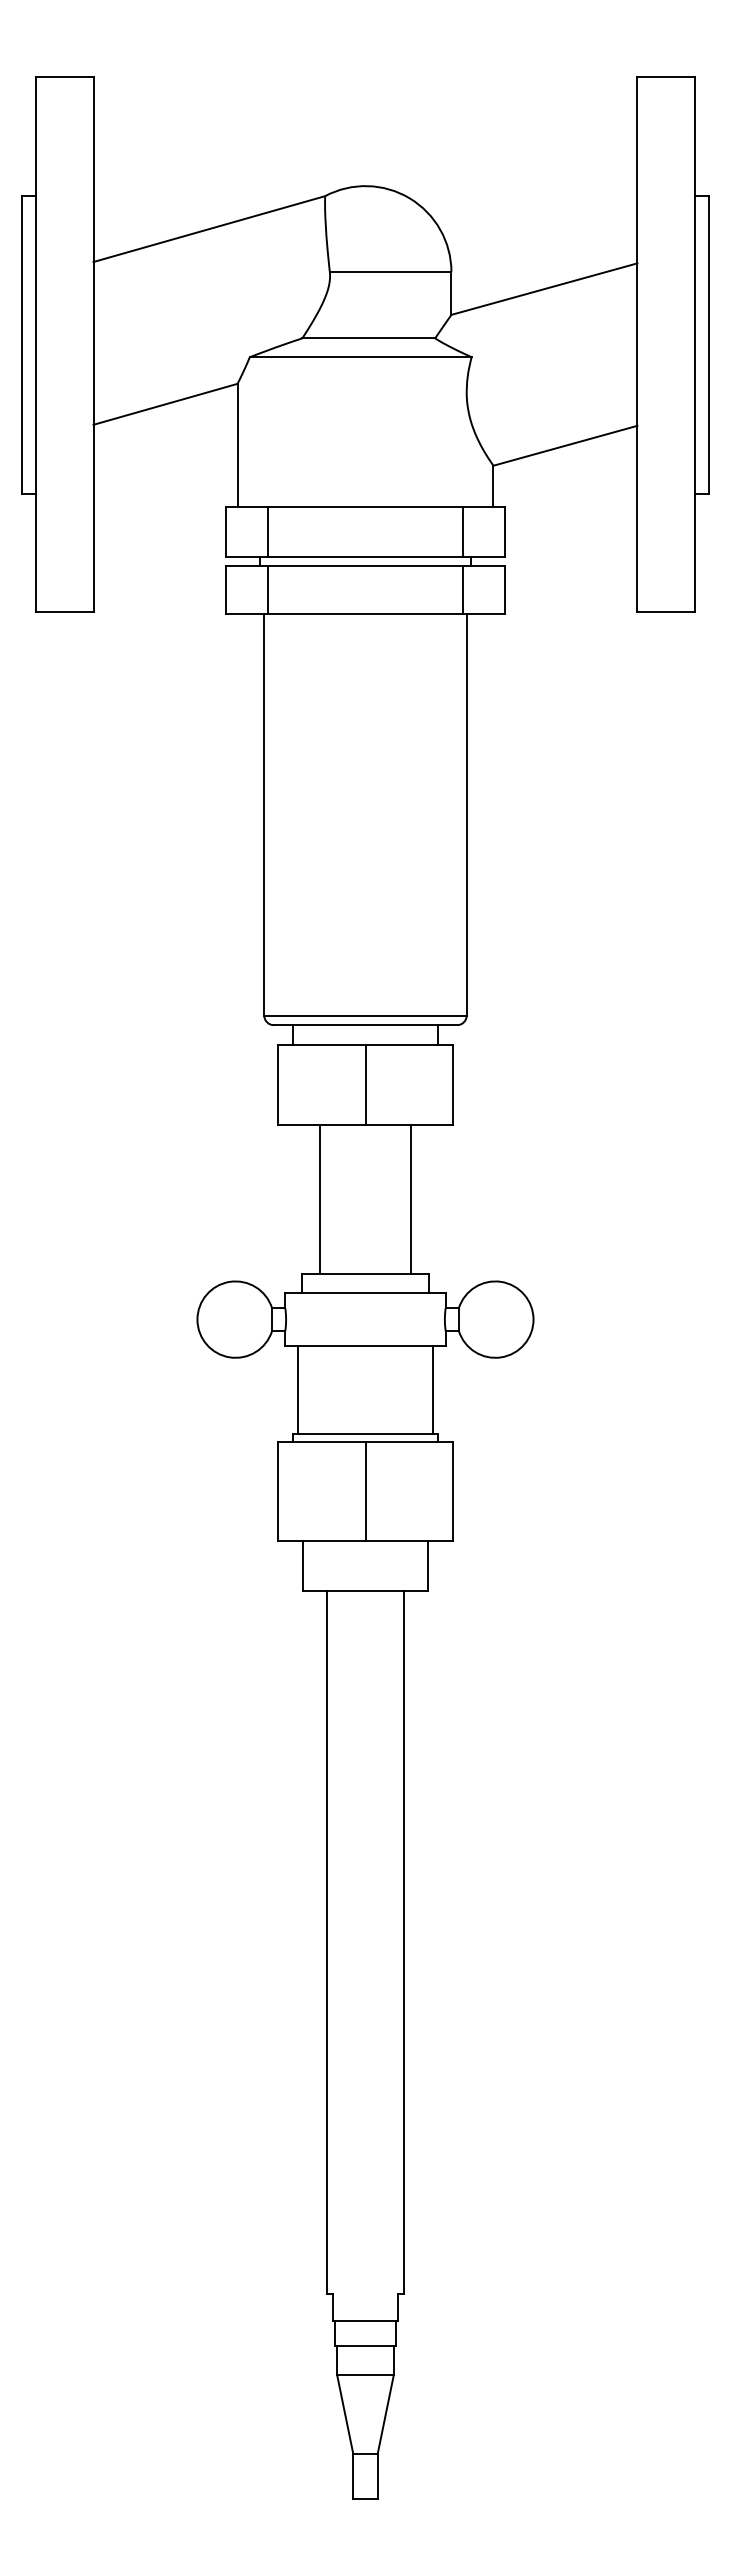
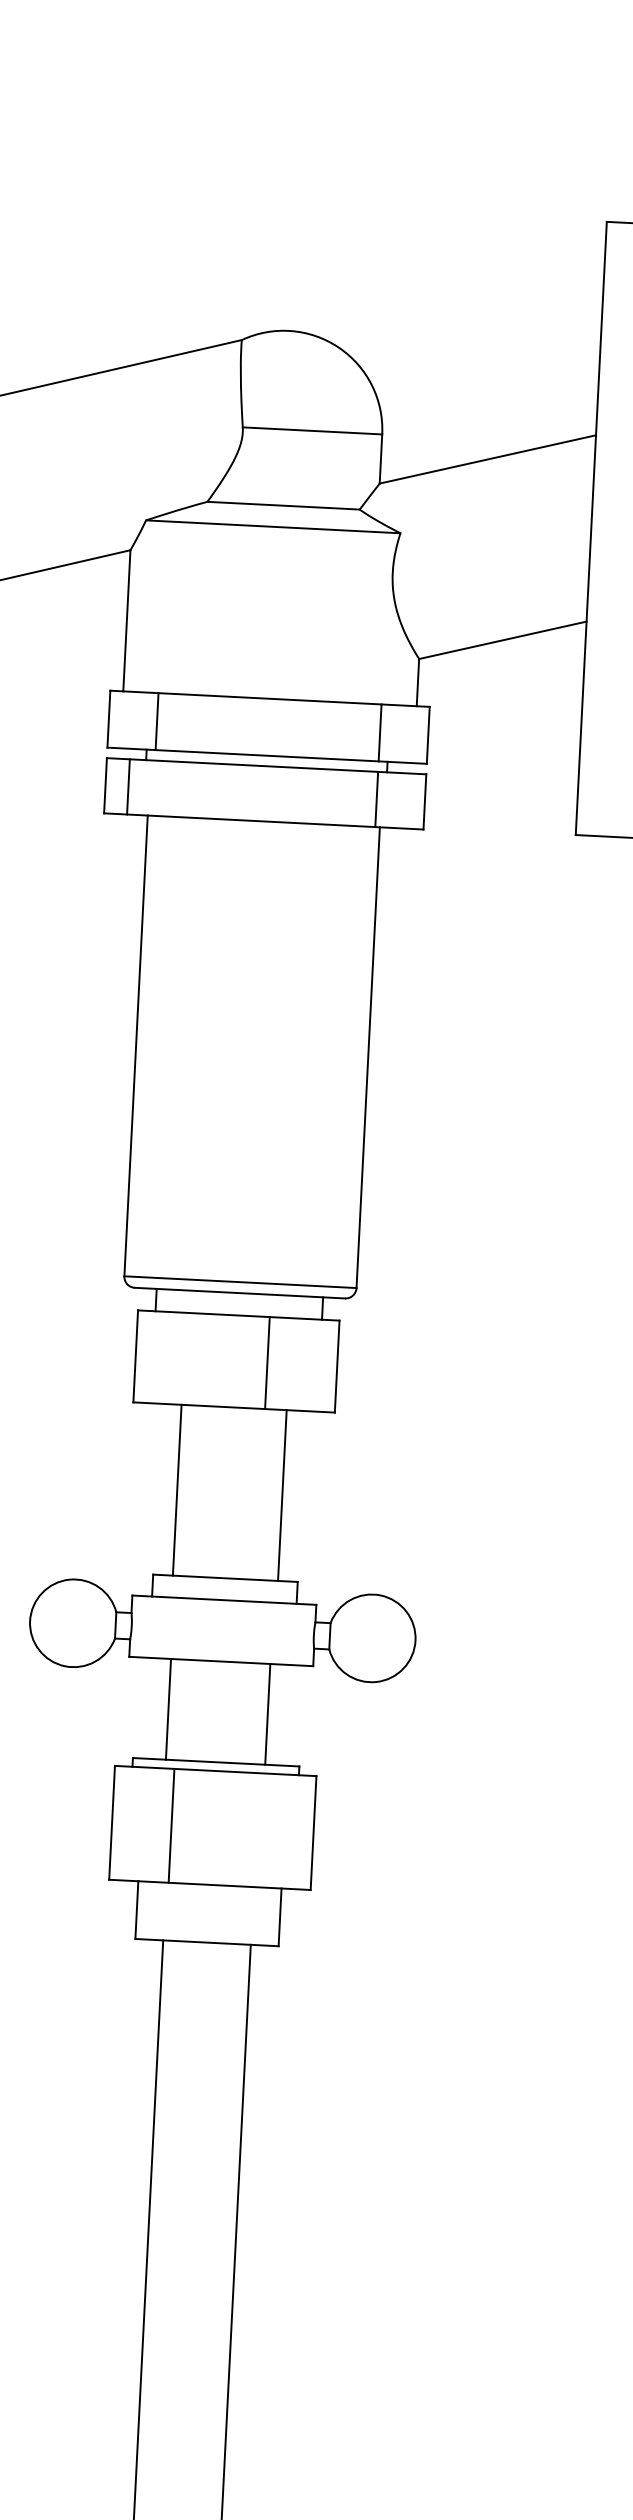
line: (268, 589) -> (128, 786), moved
line: (365, 1084) -> (267, 1362), moved
line: (297, 1390) -> (168, 1709), moved
line: (433, 1390) -> (268, 1714), moved
line: (365, 1491) -> (171, 1825), moved

